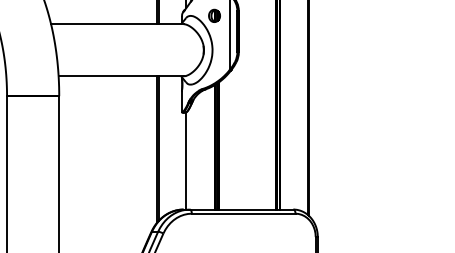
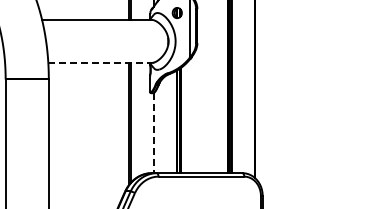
line: (120, 76) -> (99, 63), solid -> dashed
line: (185, 161) -> (153, 133), solid -> dashed

